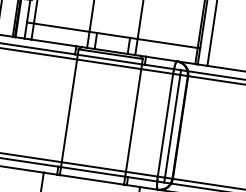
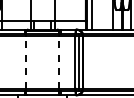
line: (69, 109) -> (26, 61), solid -> dashed
line: (134, 118) -> (59, 61), solid -> dashed

